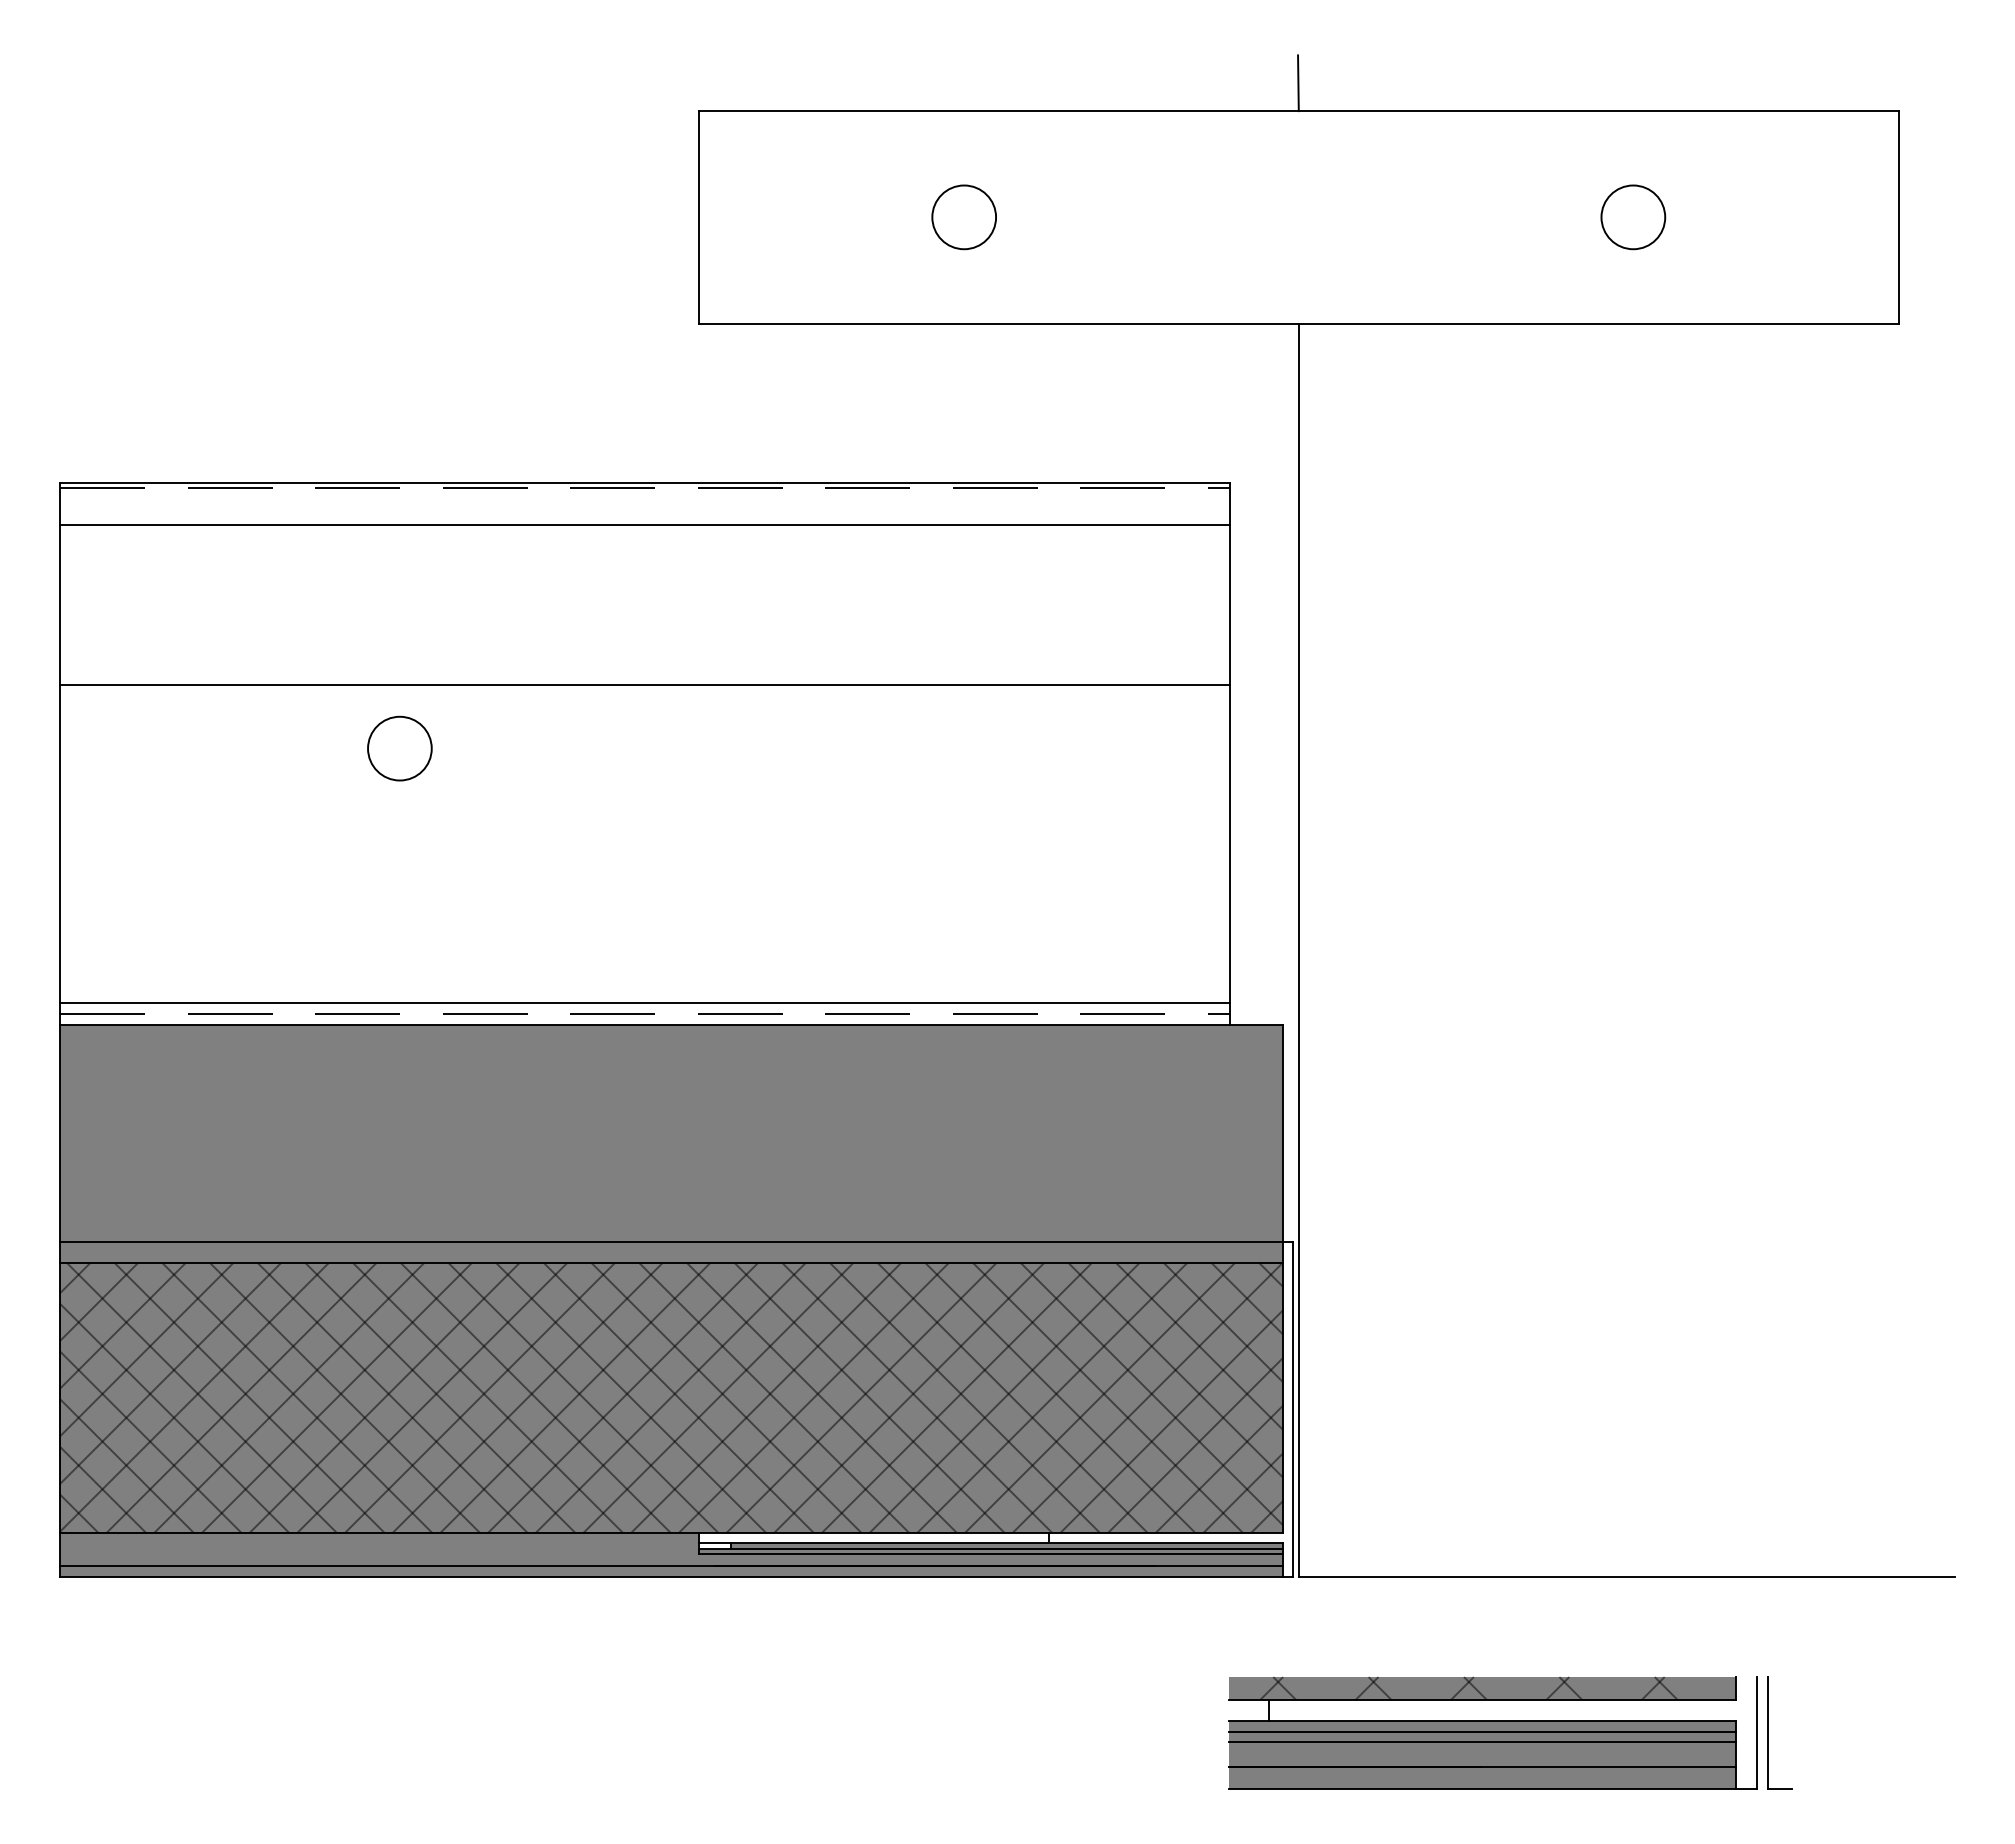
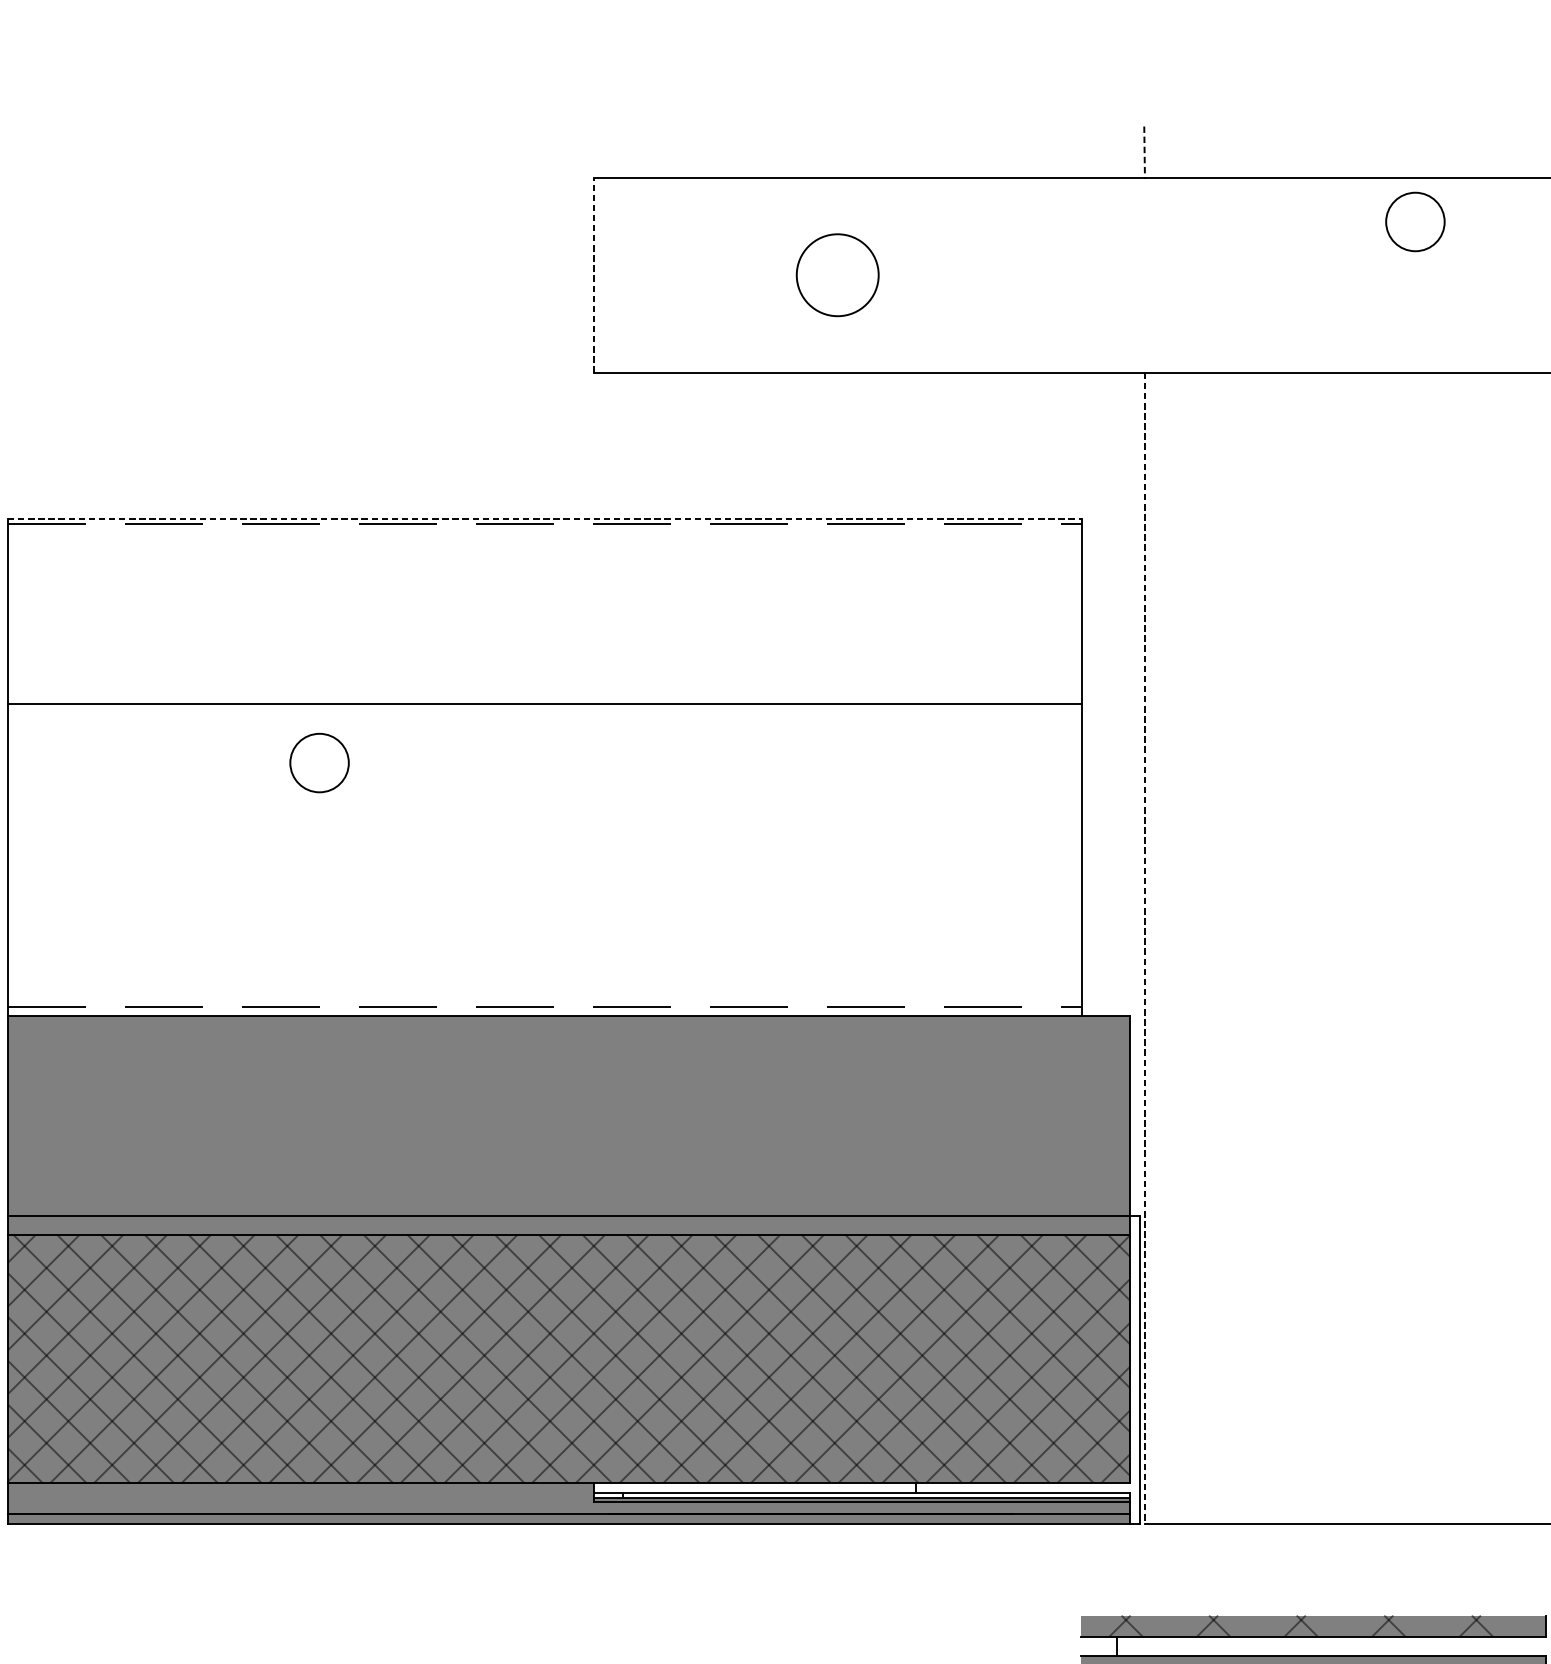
line: (1298, 83) -> (1144, 152), solid -> dashed
line: (698, 216) -> (593, 274), solid -> dashed
circle: (964, 217) -> (838, 275), size x1.4
circle: (1633, 217) -> (1415, 222), moved
line: (645, 482) -> (545, 518), solid -> dashed
line: (644, 525) -> (544, 558), removed
line: (1298, 950) -> (1144, 948), solid -> dashed
line: (644, 1003) -> (544, 997), removed
fill: (1006, 1545) -> (876, 1494), removed

